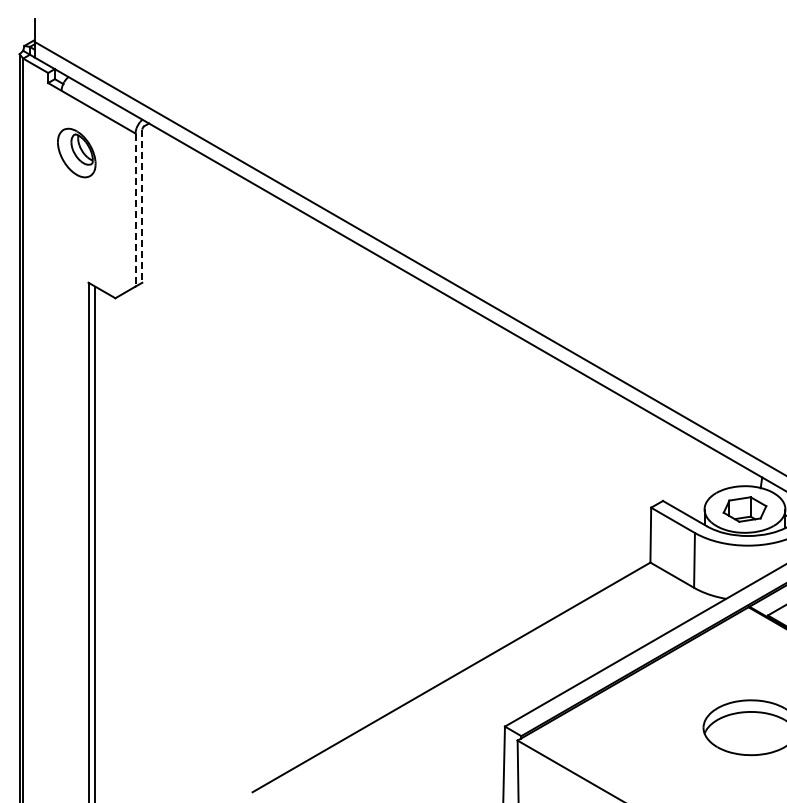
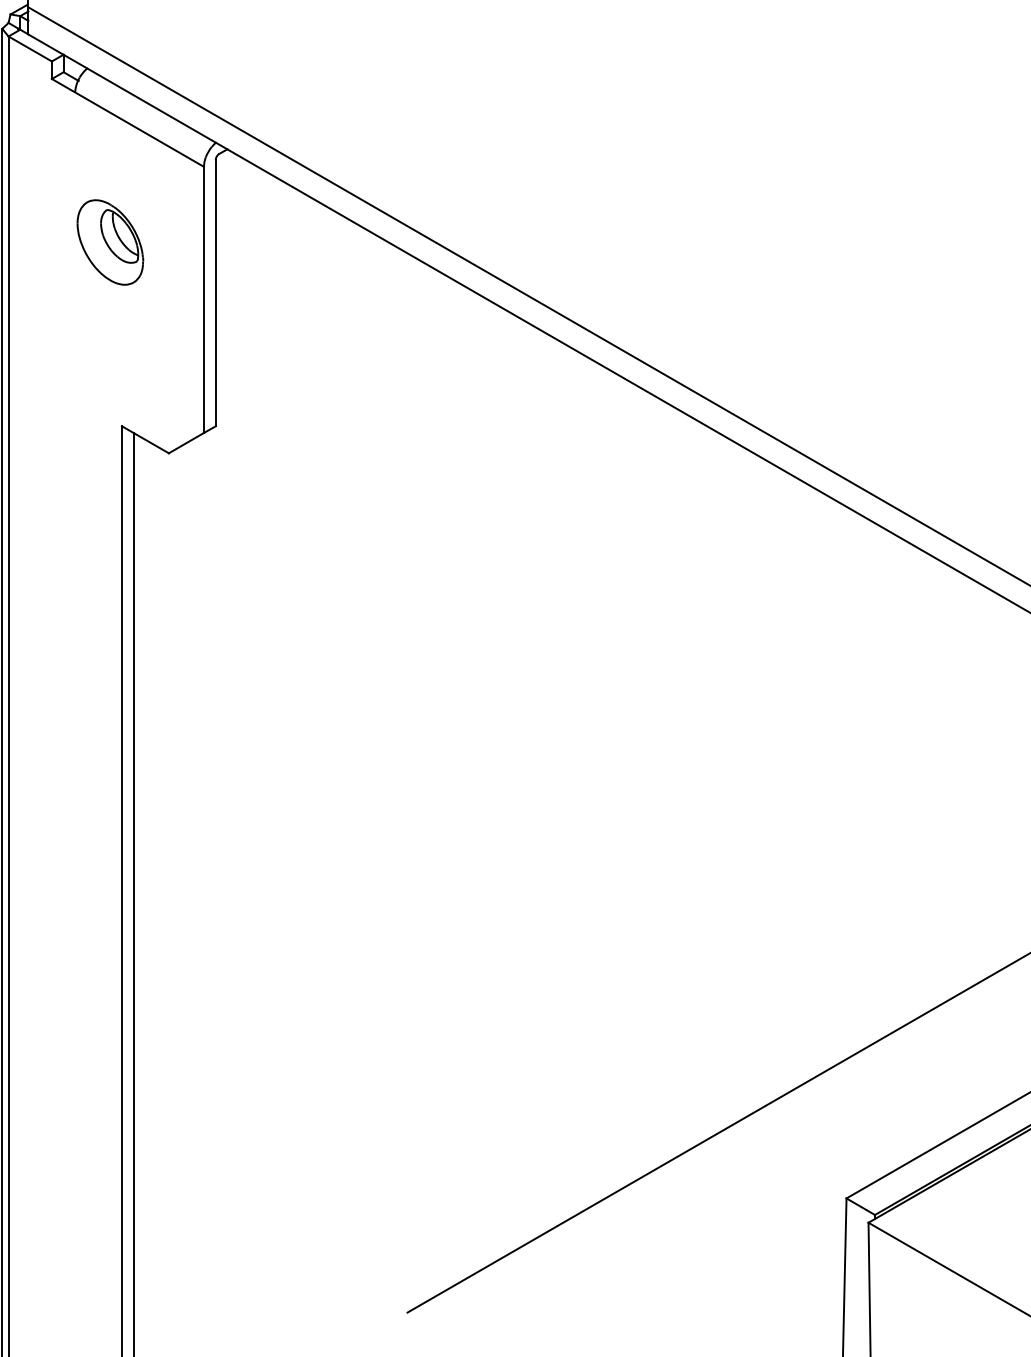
part: (76, 152) -> (109, 241), moved
line: (142, 206) -> (215, 293), dashed -> solid
line: (135, 210) -> (203, 300), dashed -> solid

